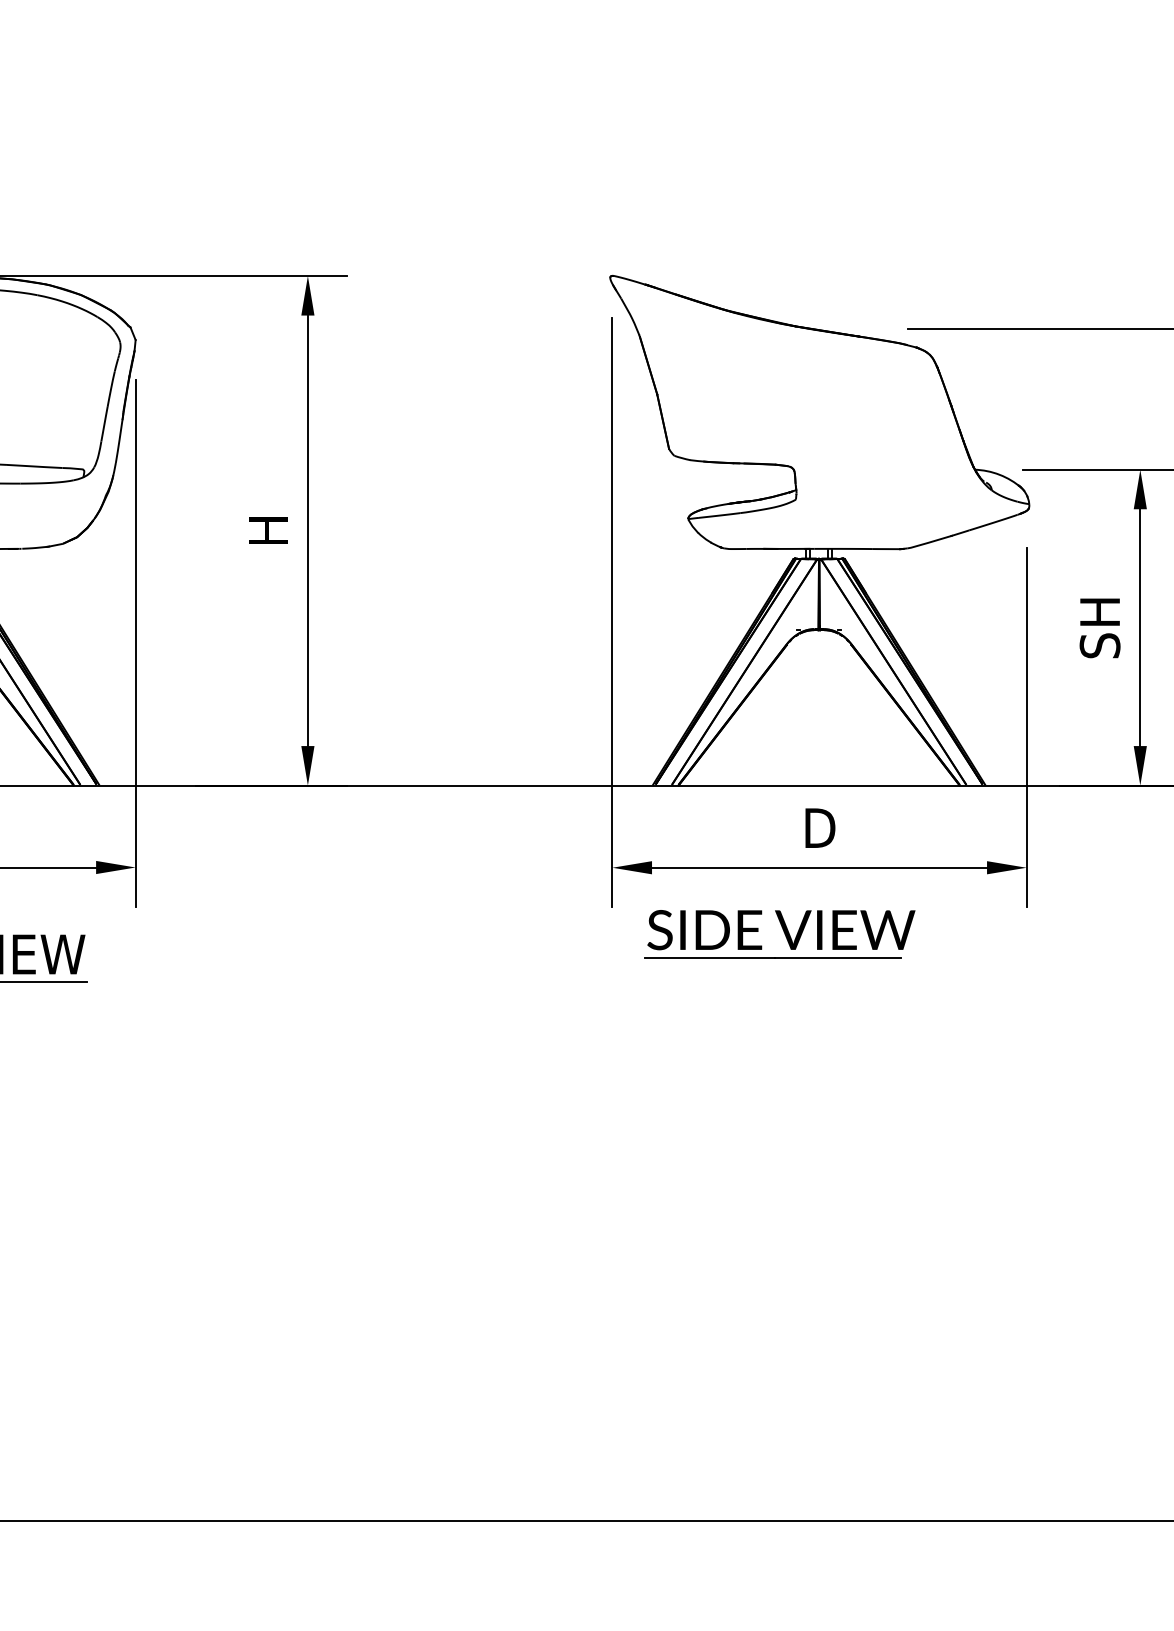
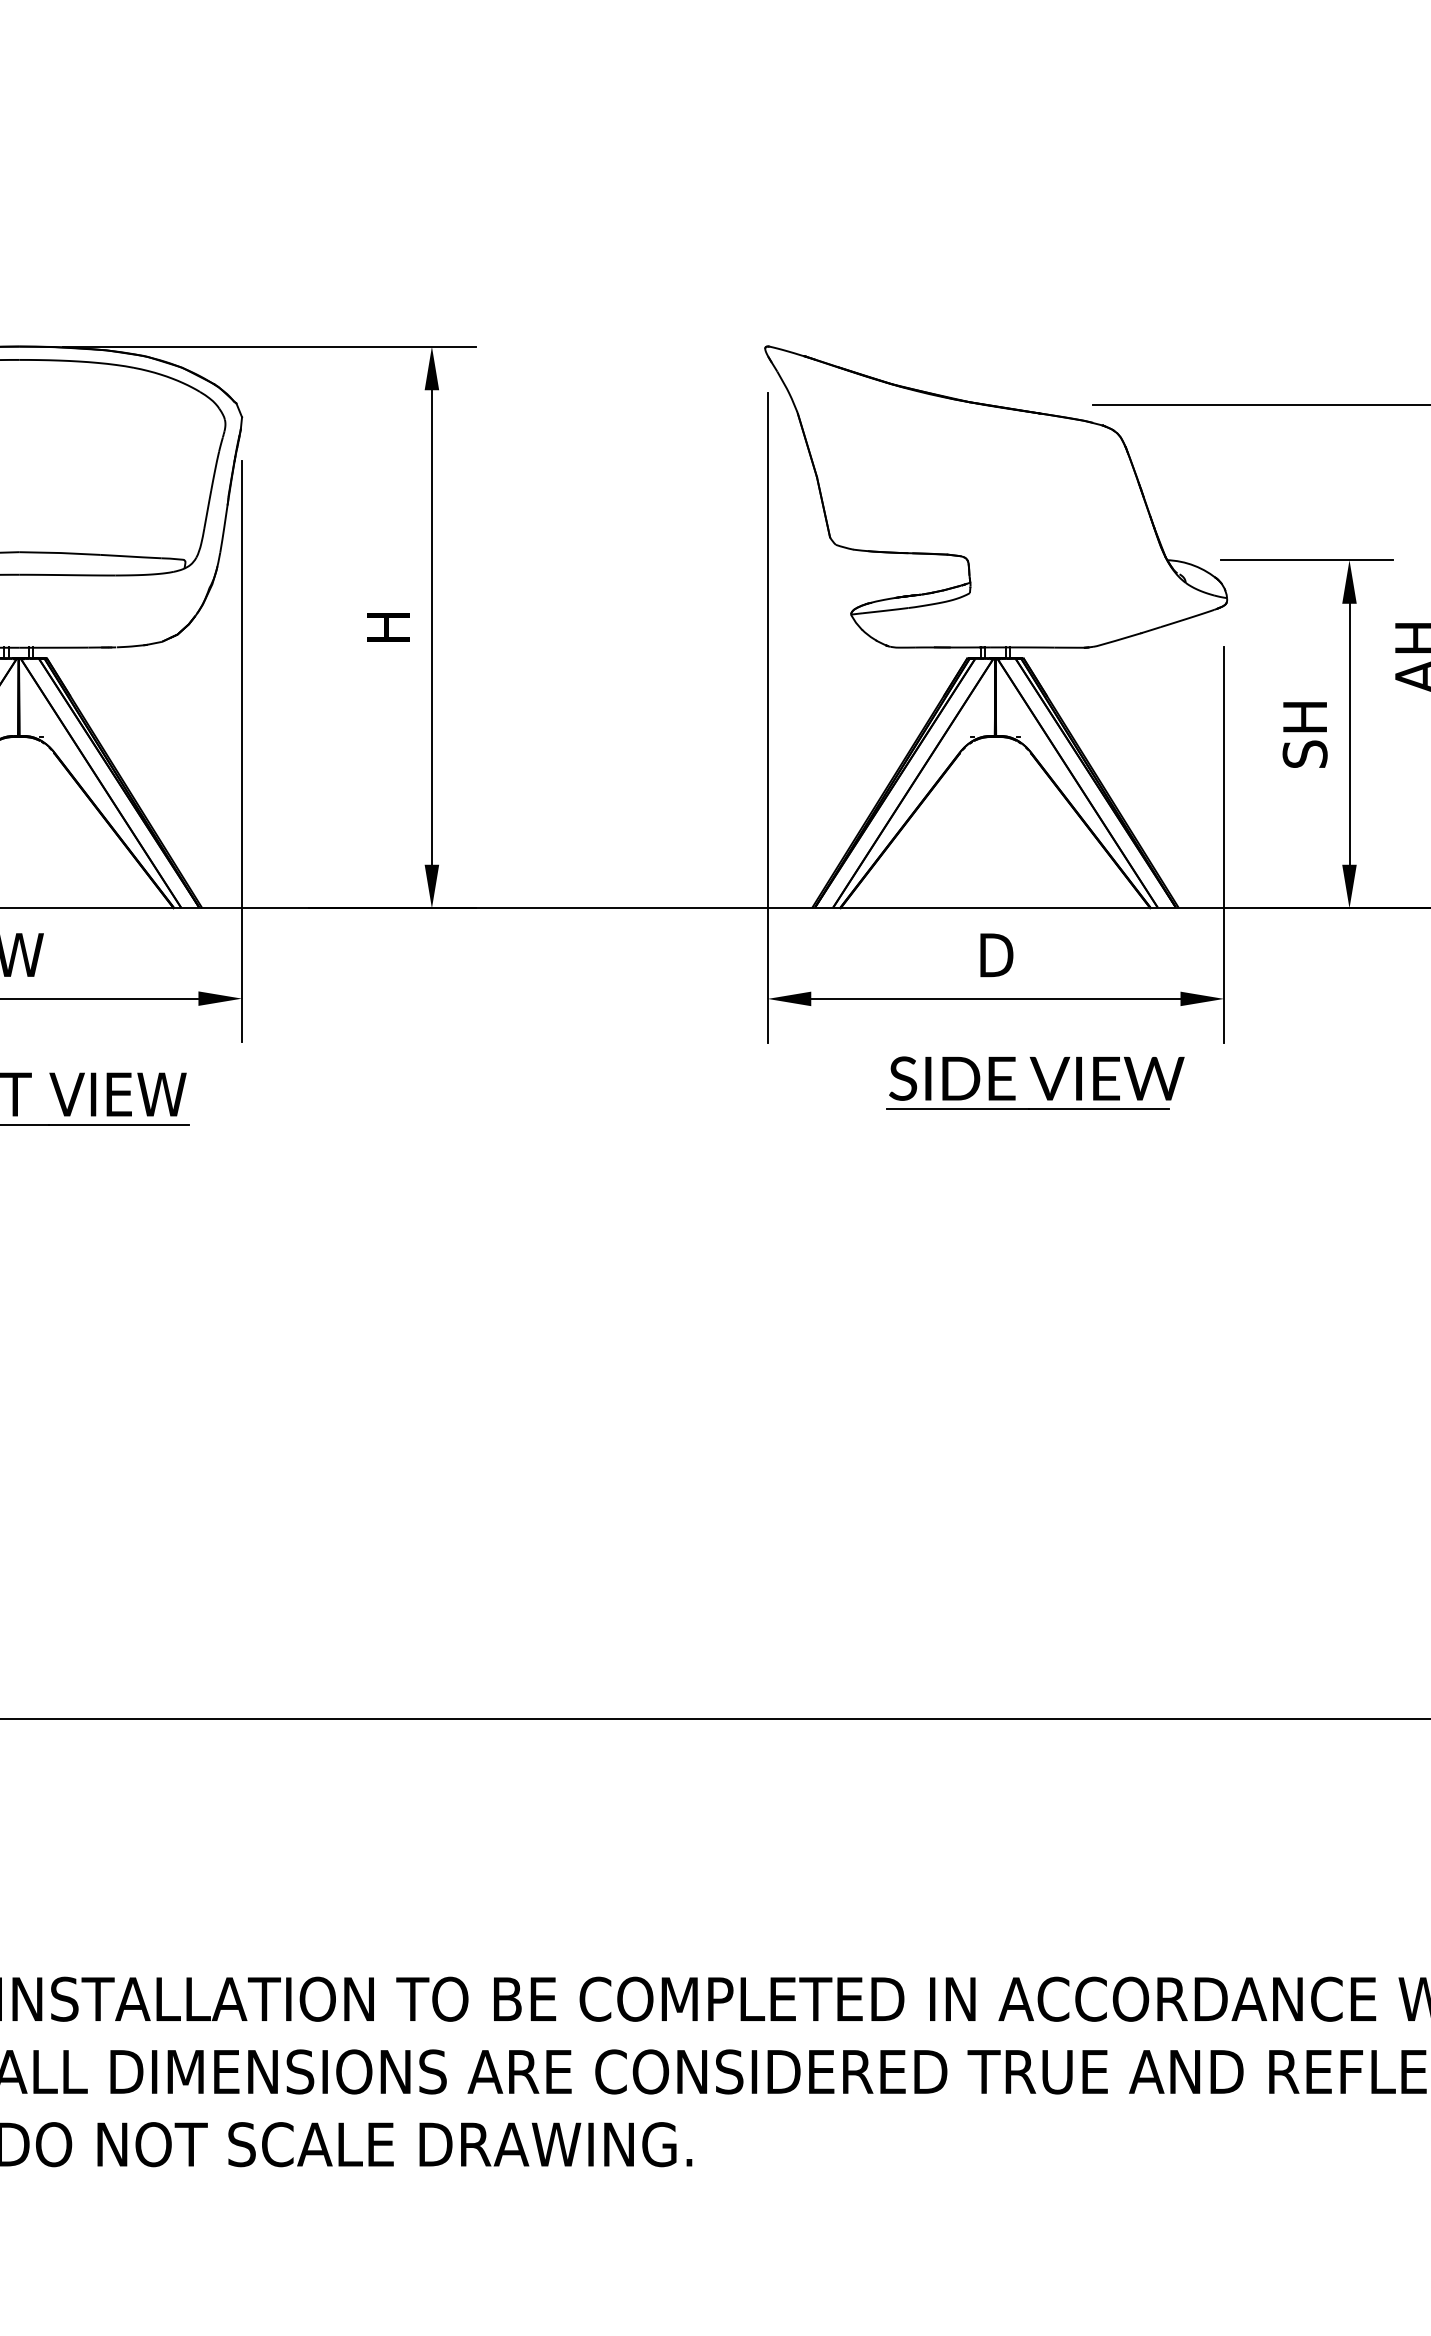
part: (780, 933) -> (1035, 1082), moved

